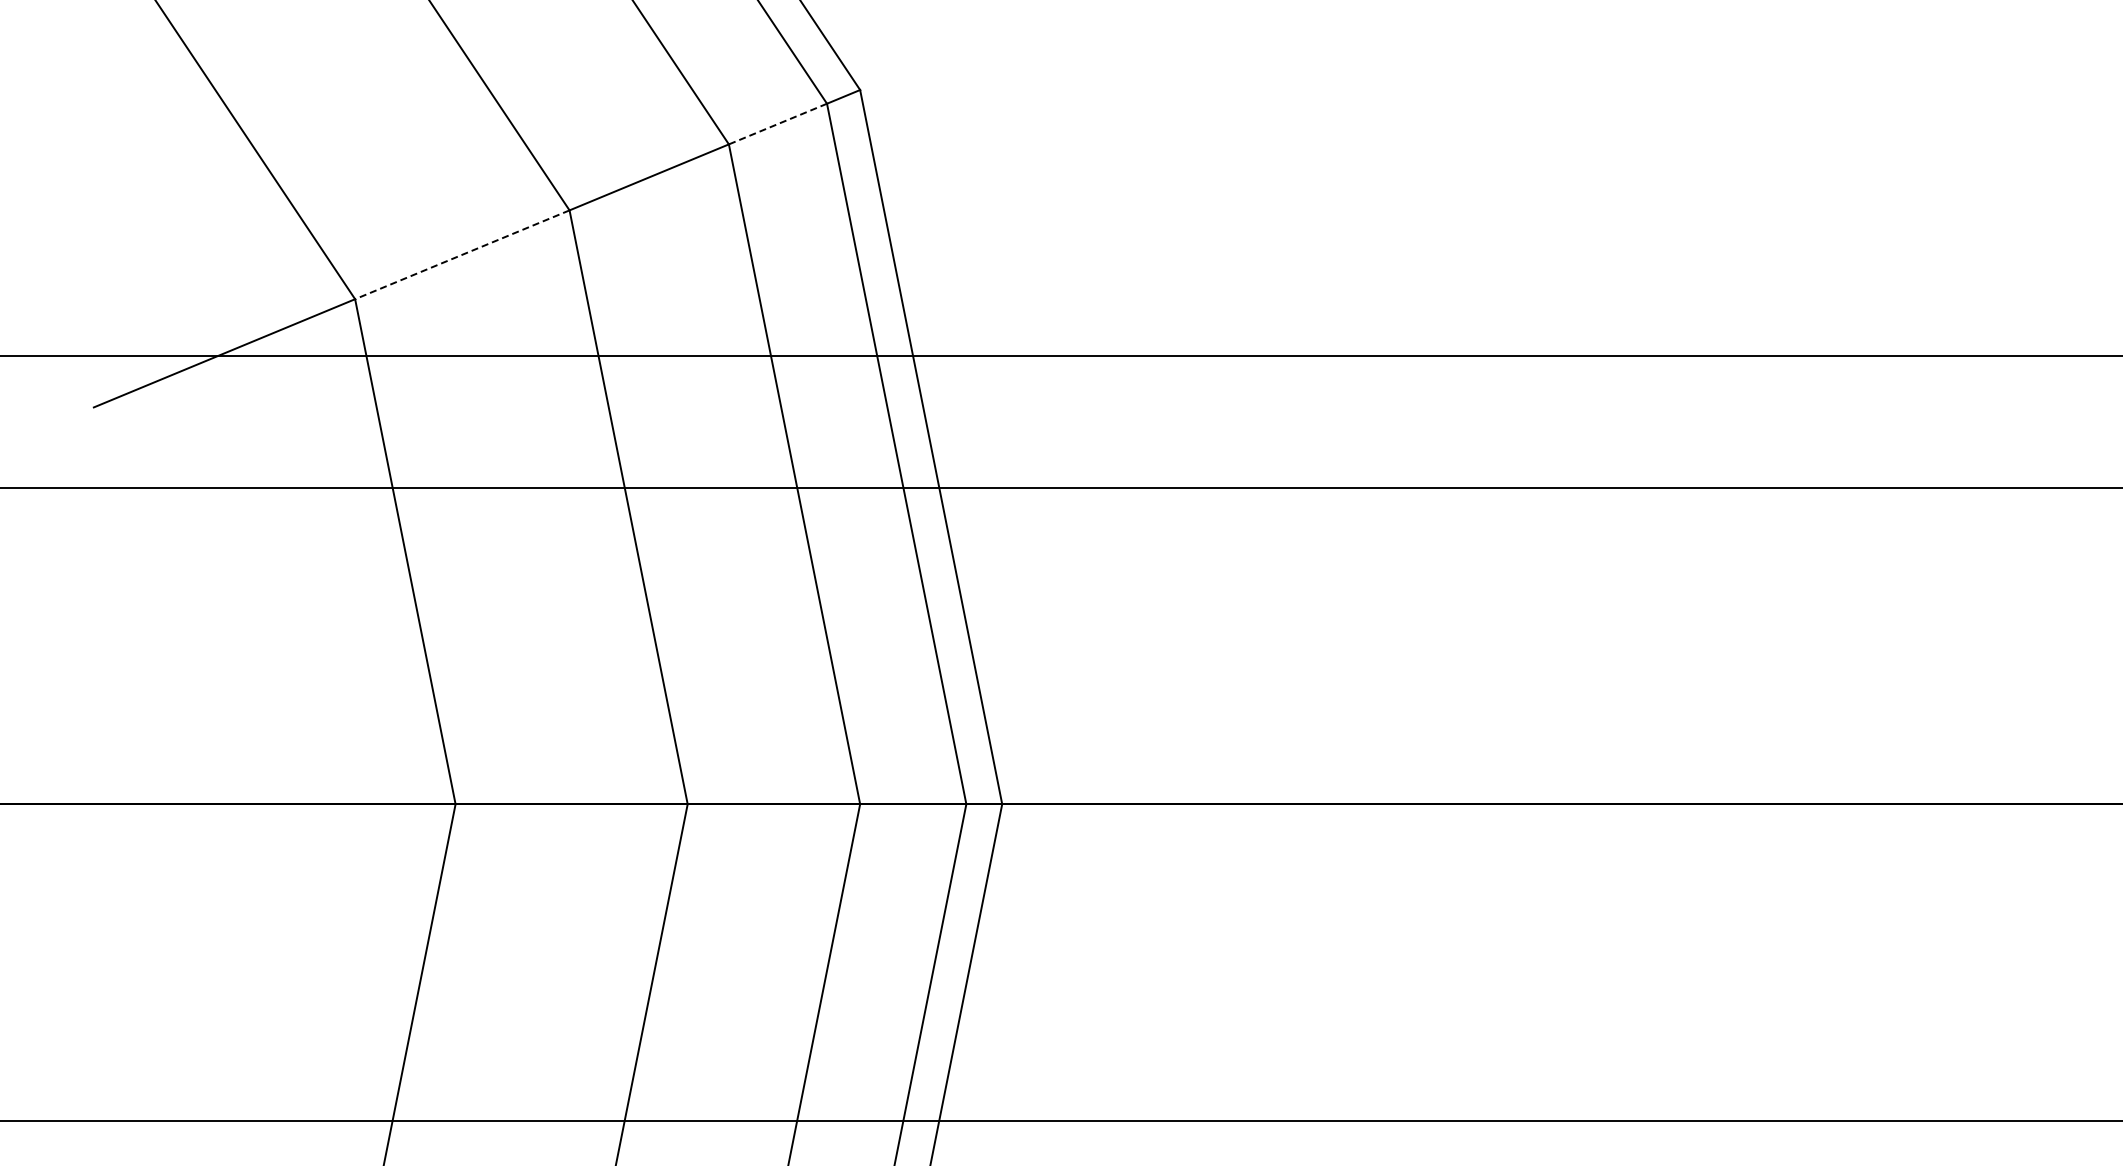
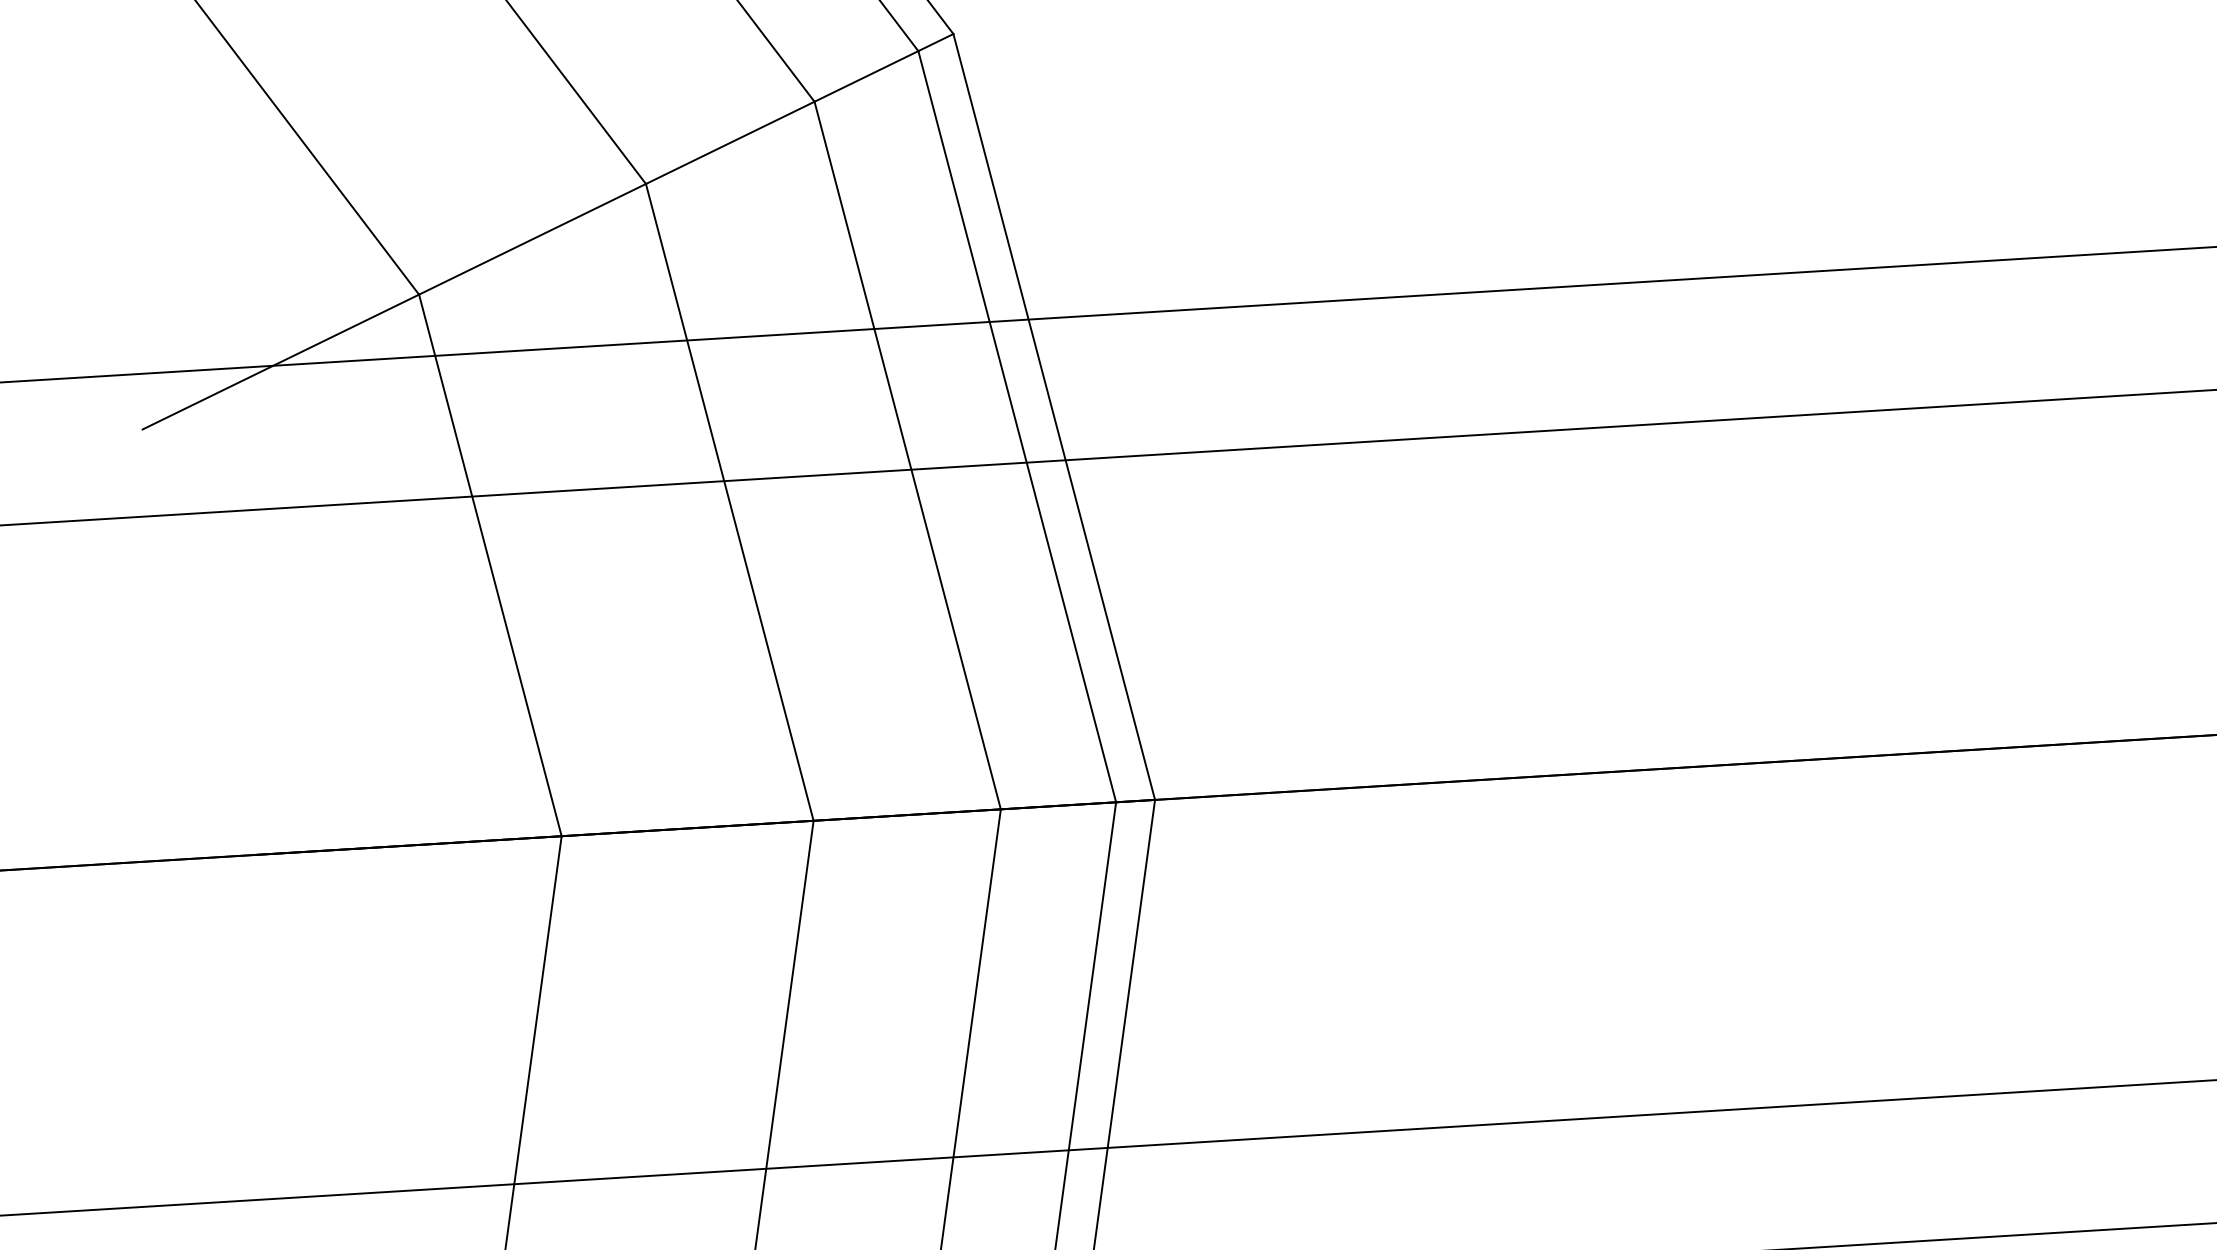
line: (777, 124) -> (865, 76), dashed -> solid
line: (461, 254) -> (531, 239), dashed -> solid

